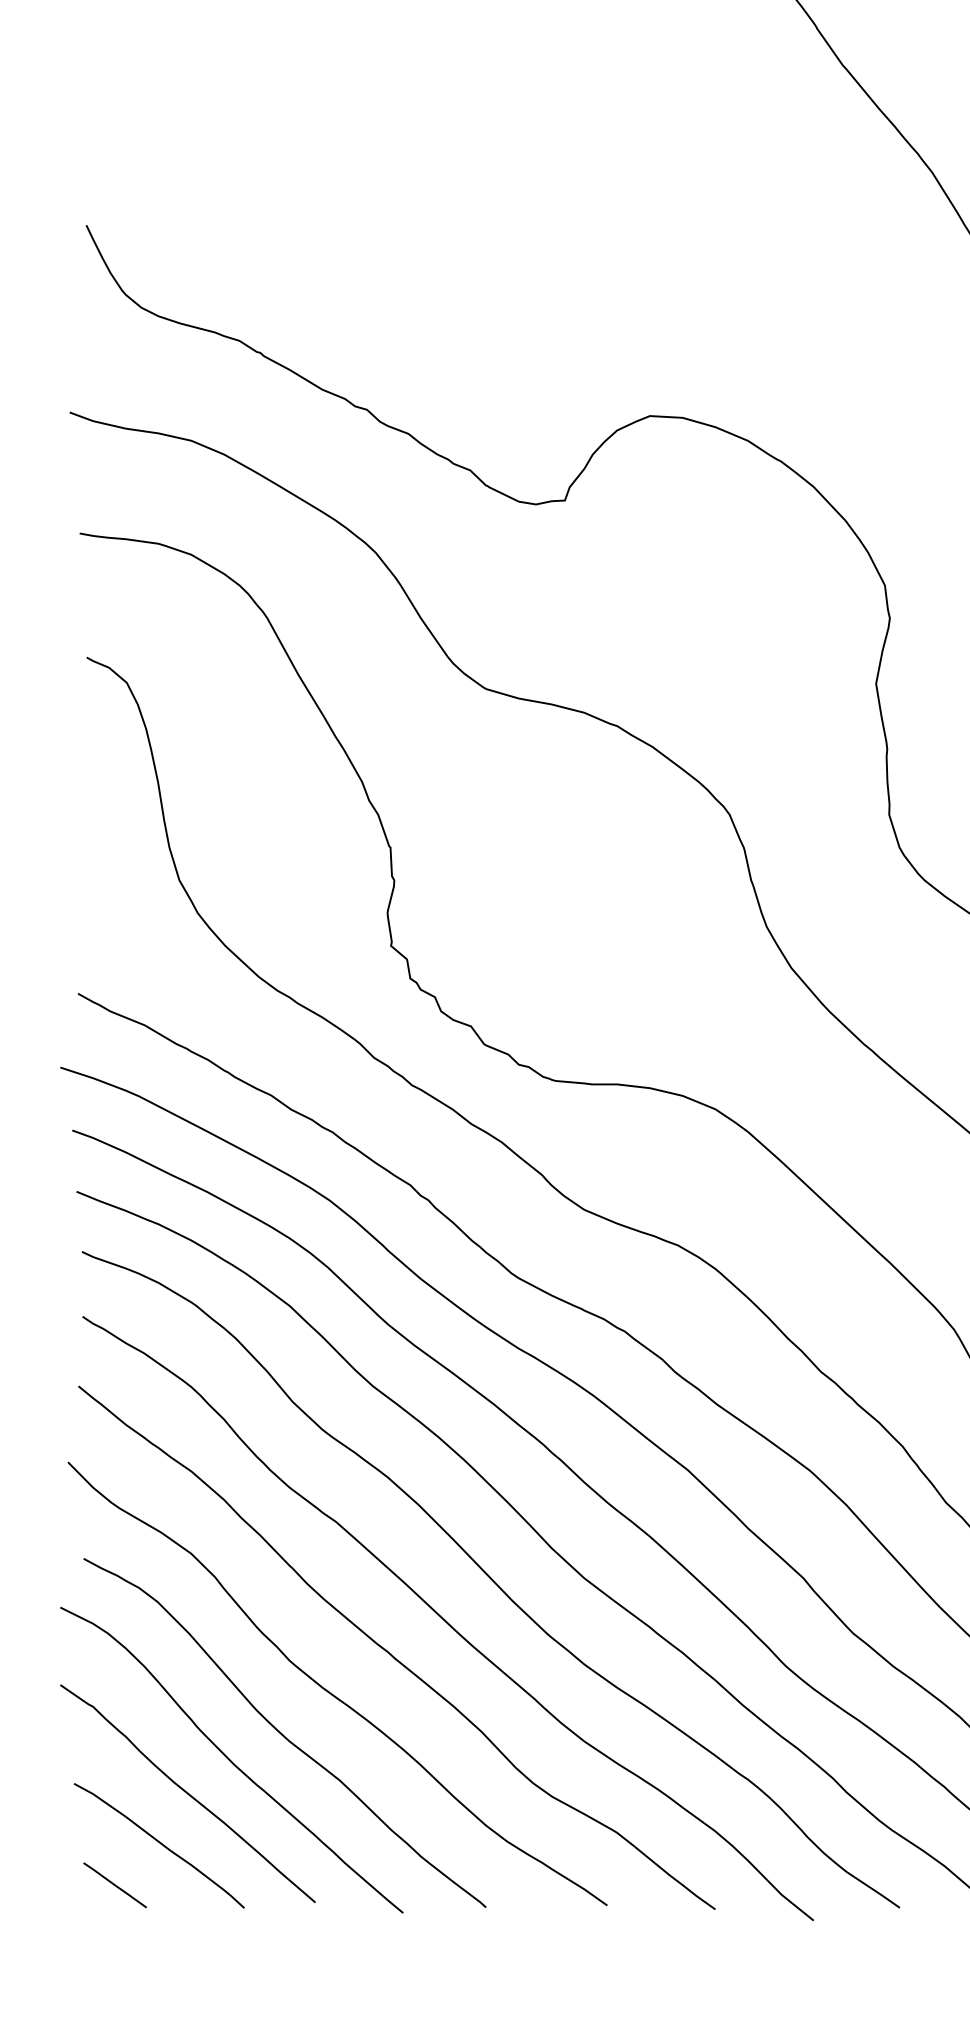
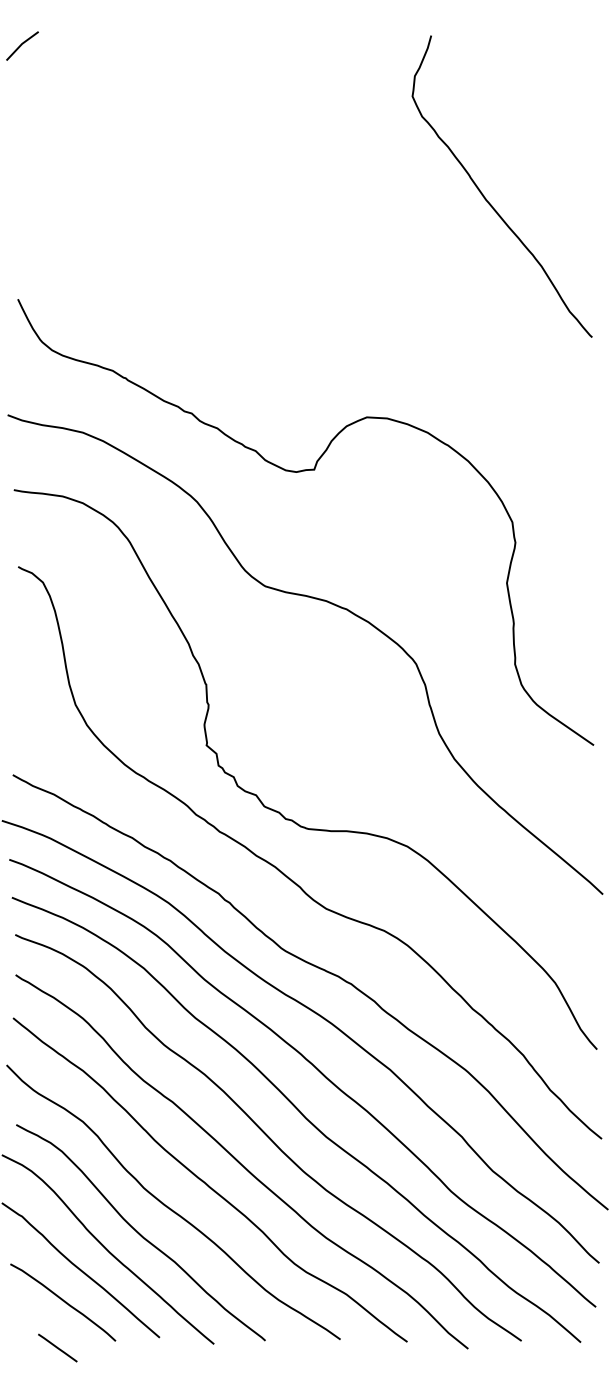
line: (114, 1884) -> (57, 1347), moved

